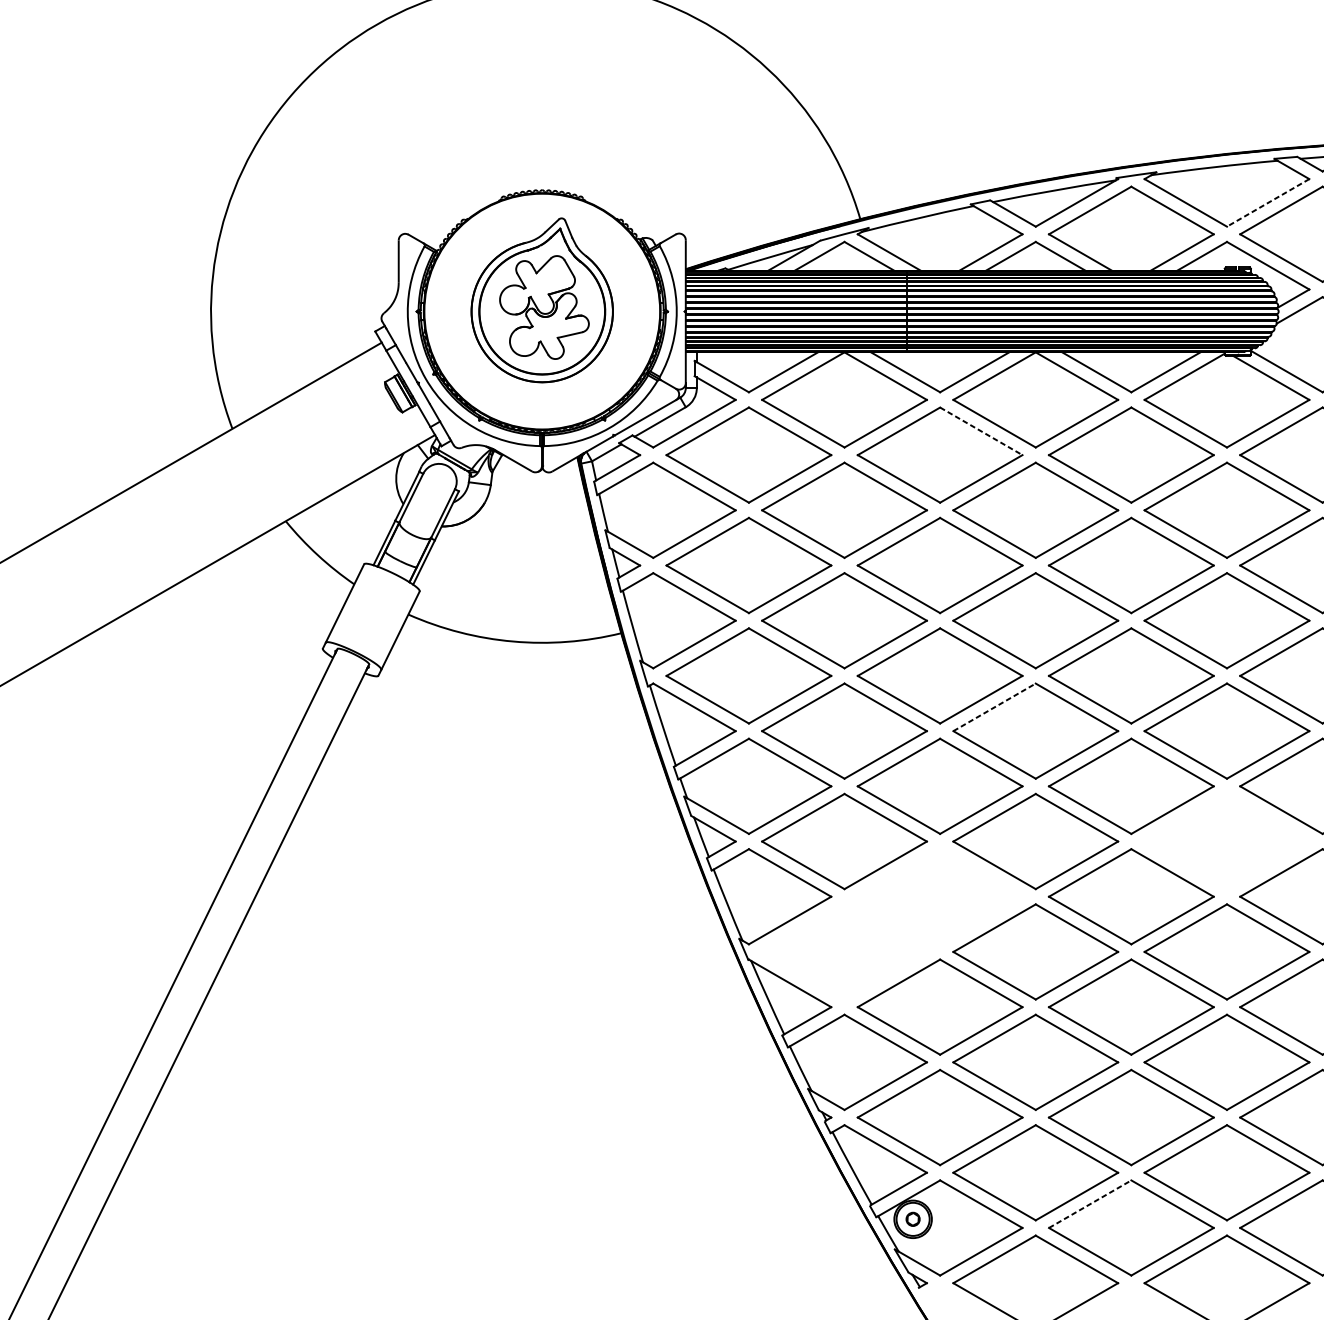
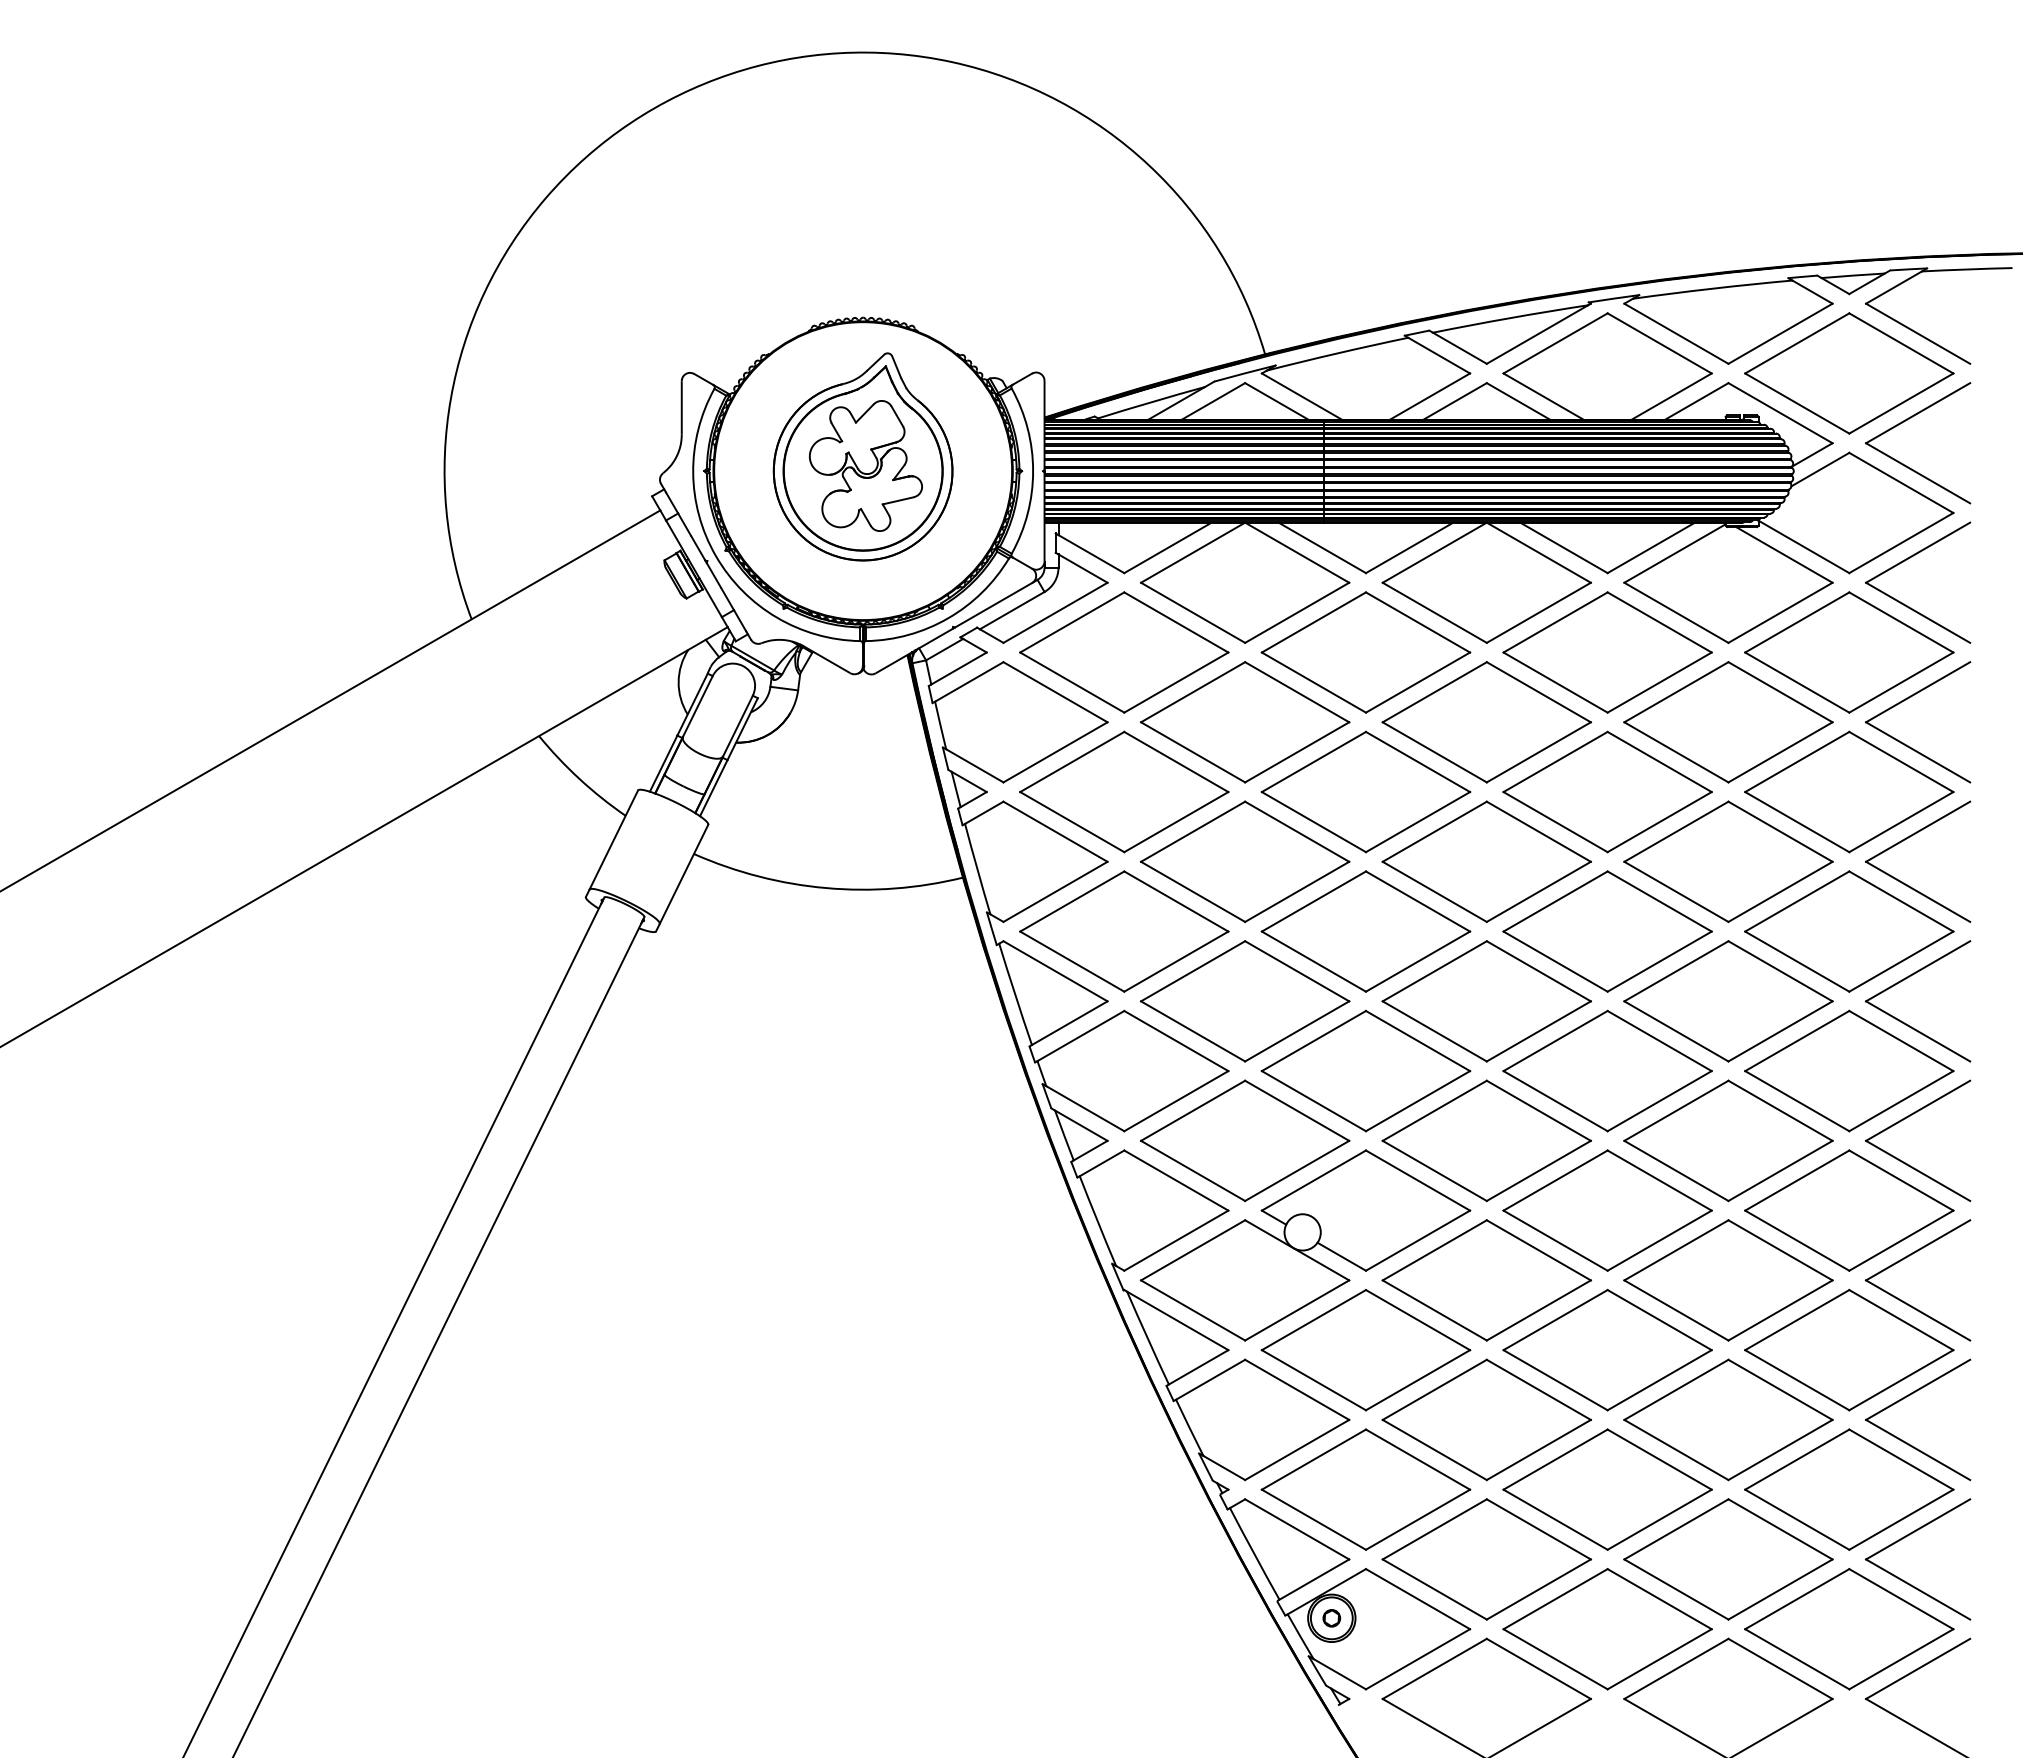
line: (1268, 203) -> (1780, 334), dashed -> solid
line: (981, 431) -> (1418, 622), dashed -> solid
line: (995, 707) -> (1435, 971), dashed -> solid
part: (1227, 841) -> (1728, 1140), added
part: (892, 924) -> (1305, 1245), added
line: (1090, 1203) -> (1556, 1598), dashed -> solid

